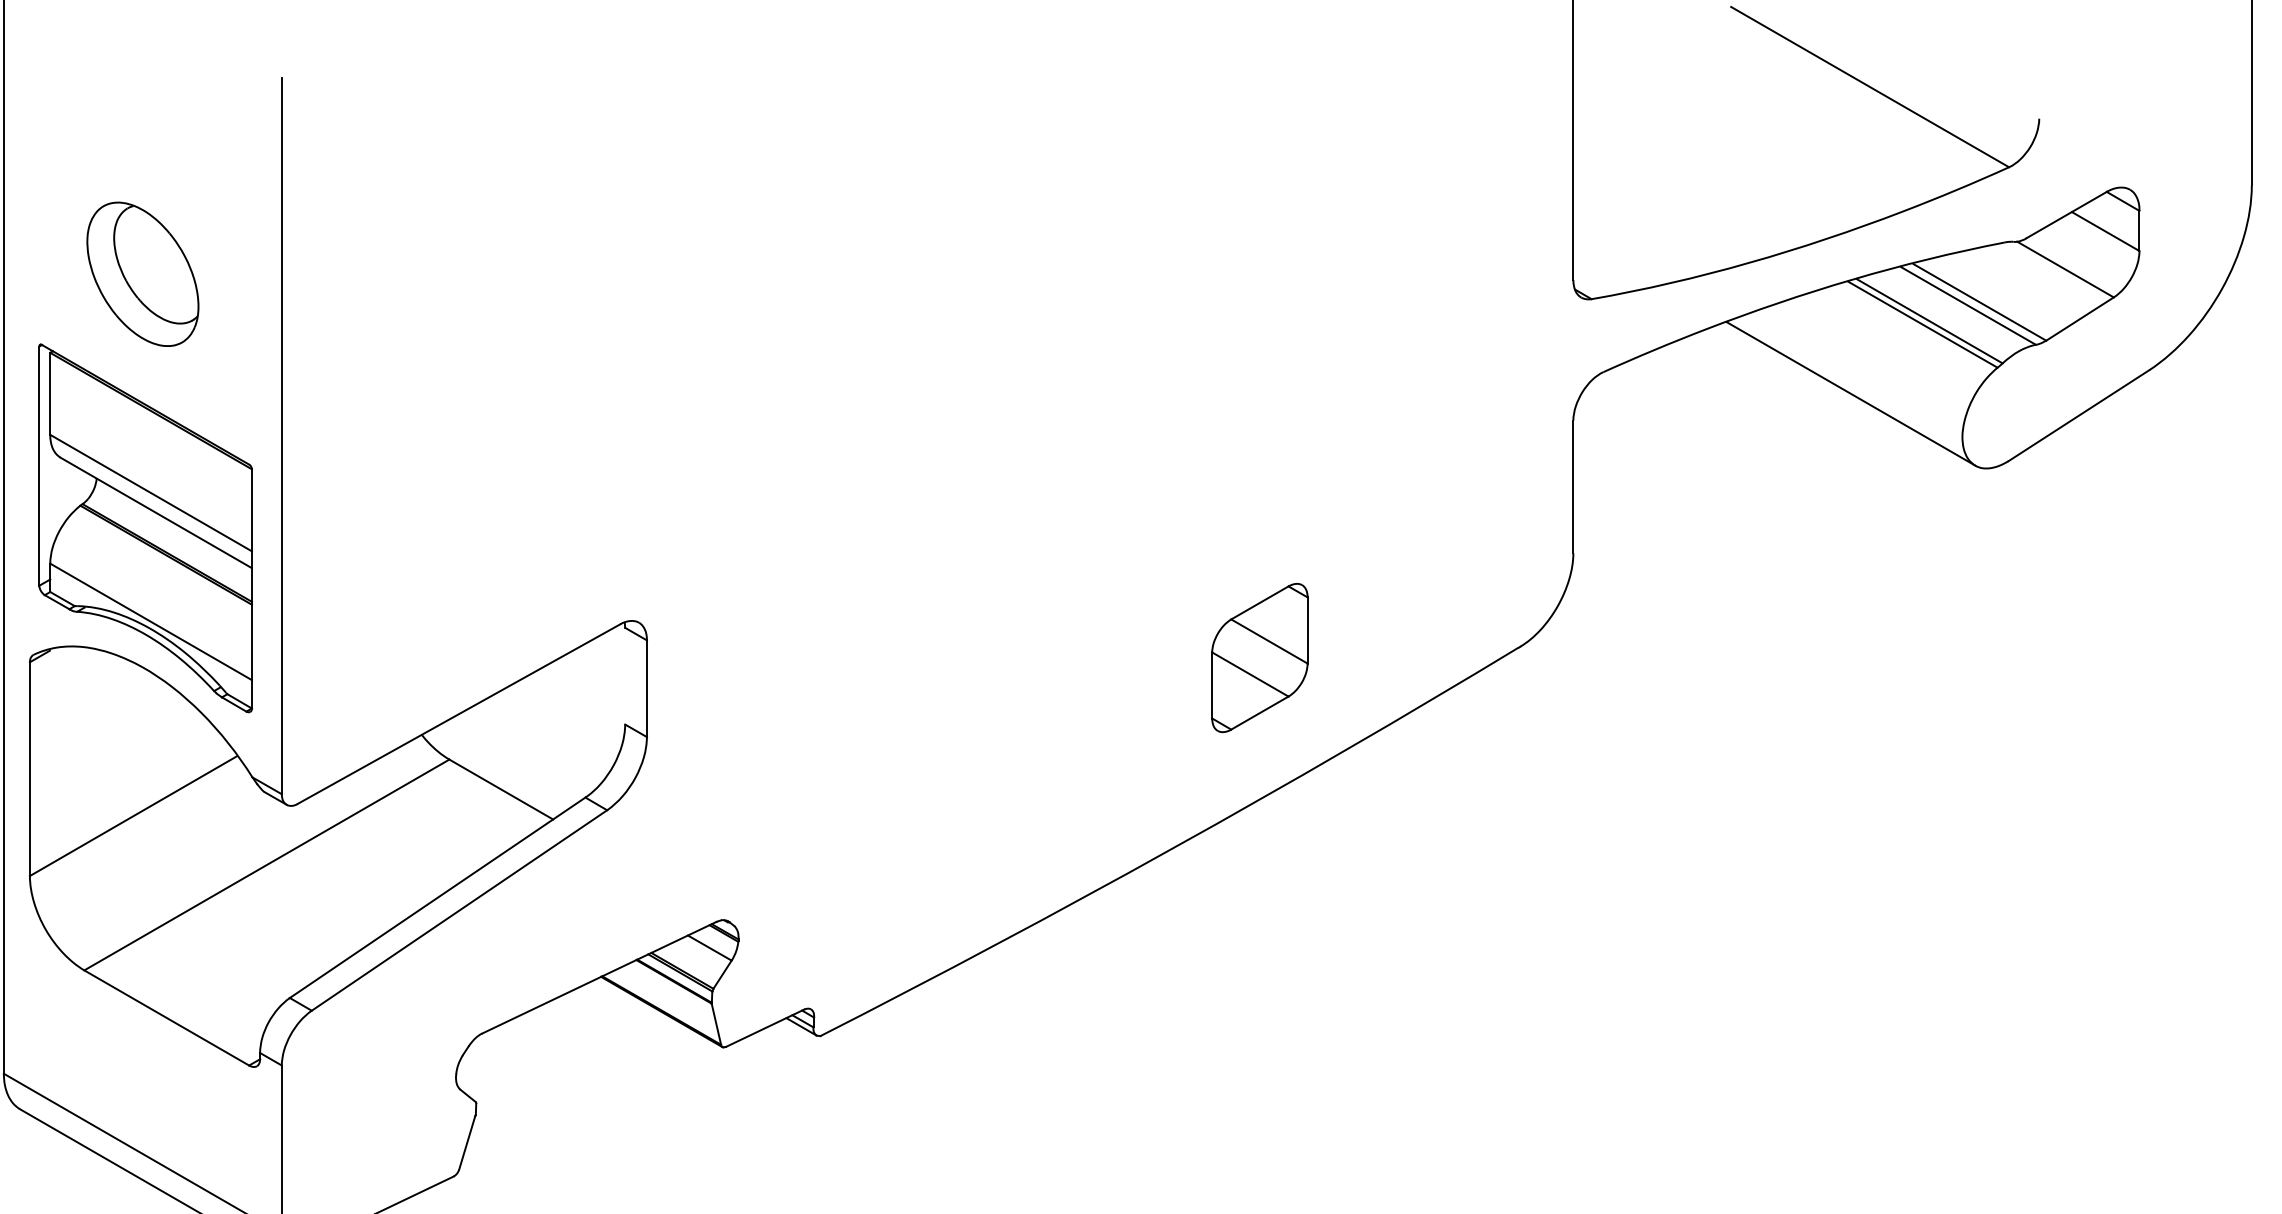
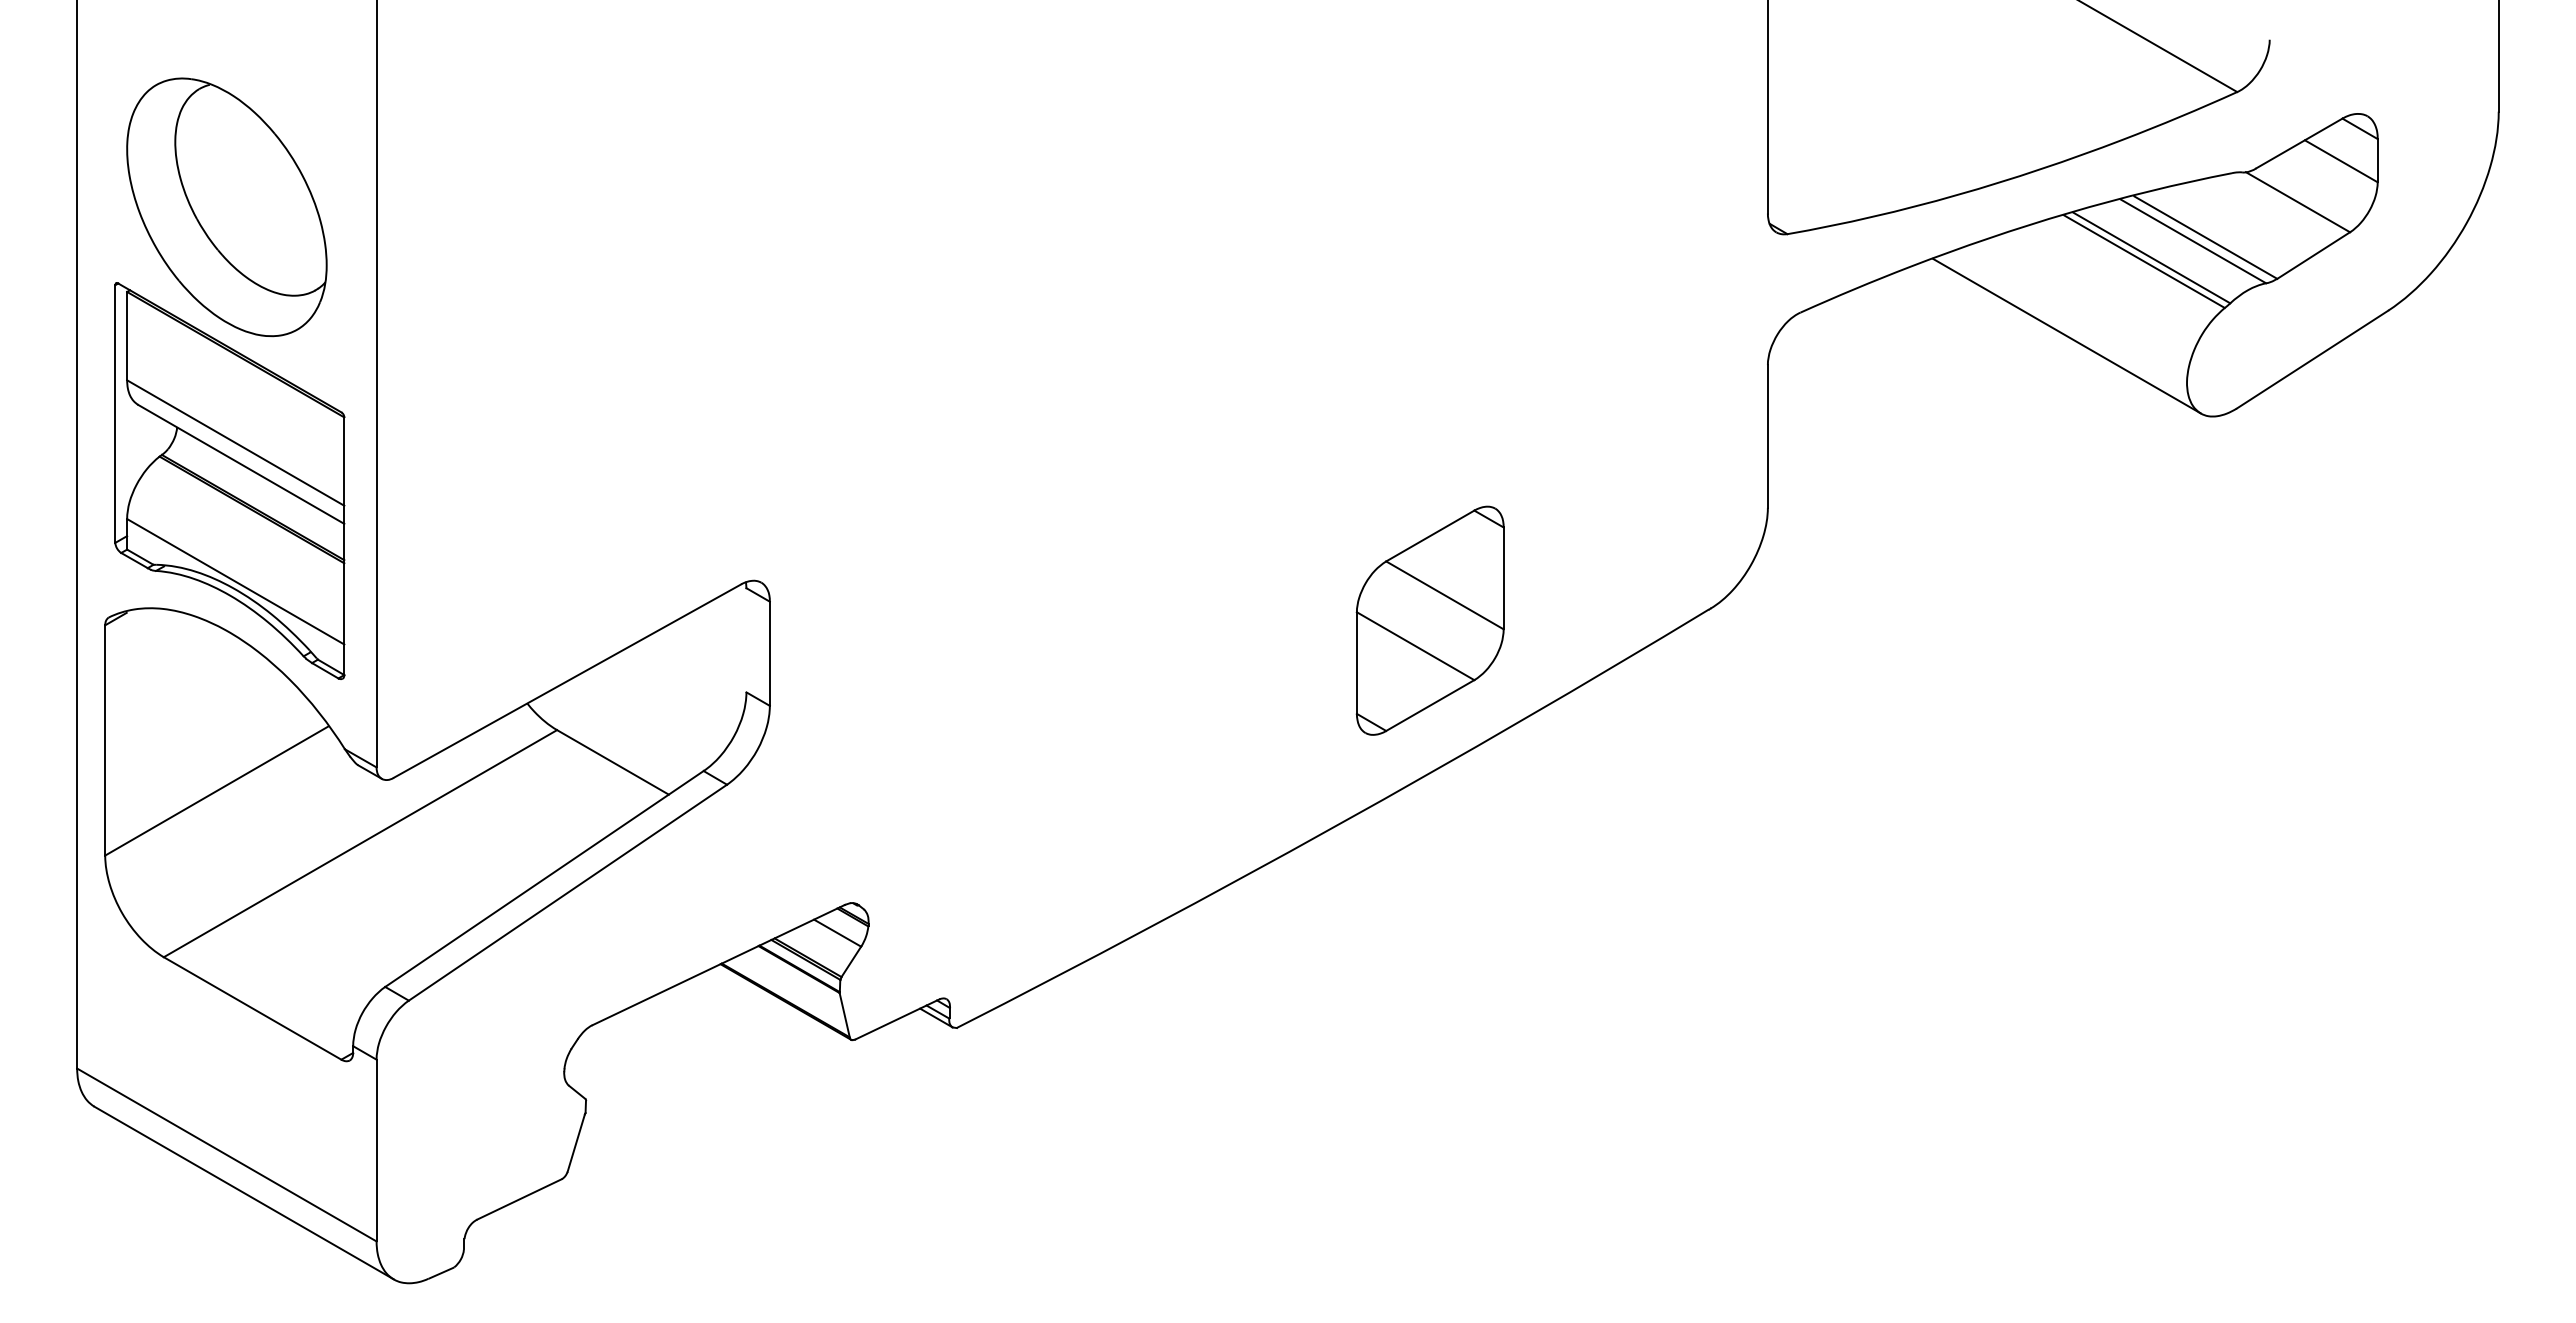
part: (142, 274) -> (226, 207), size x1.67
part: (1259, 657) -> (1429, 620), size x1.43

